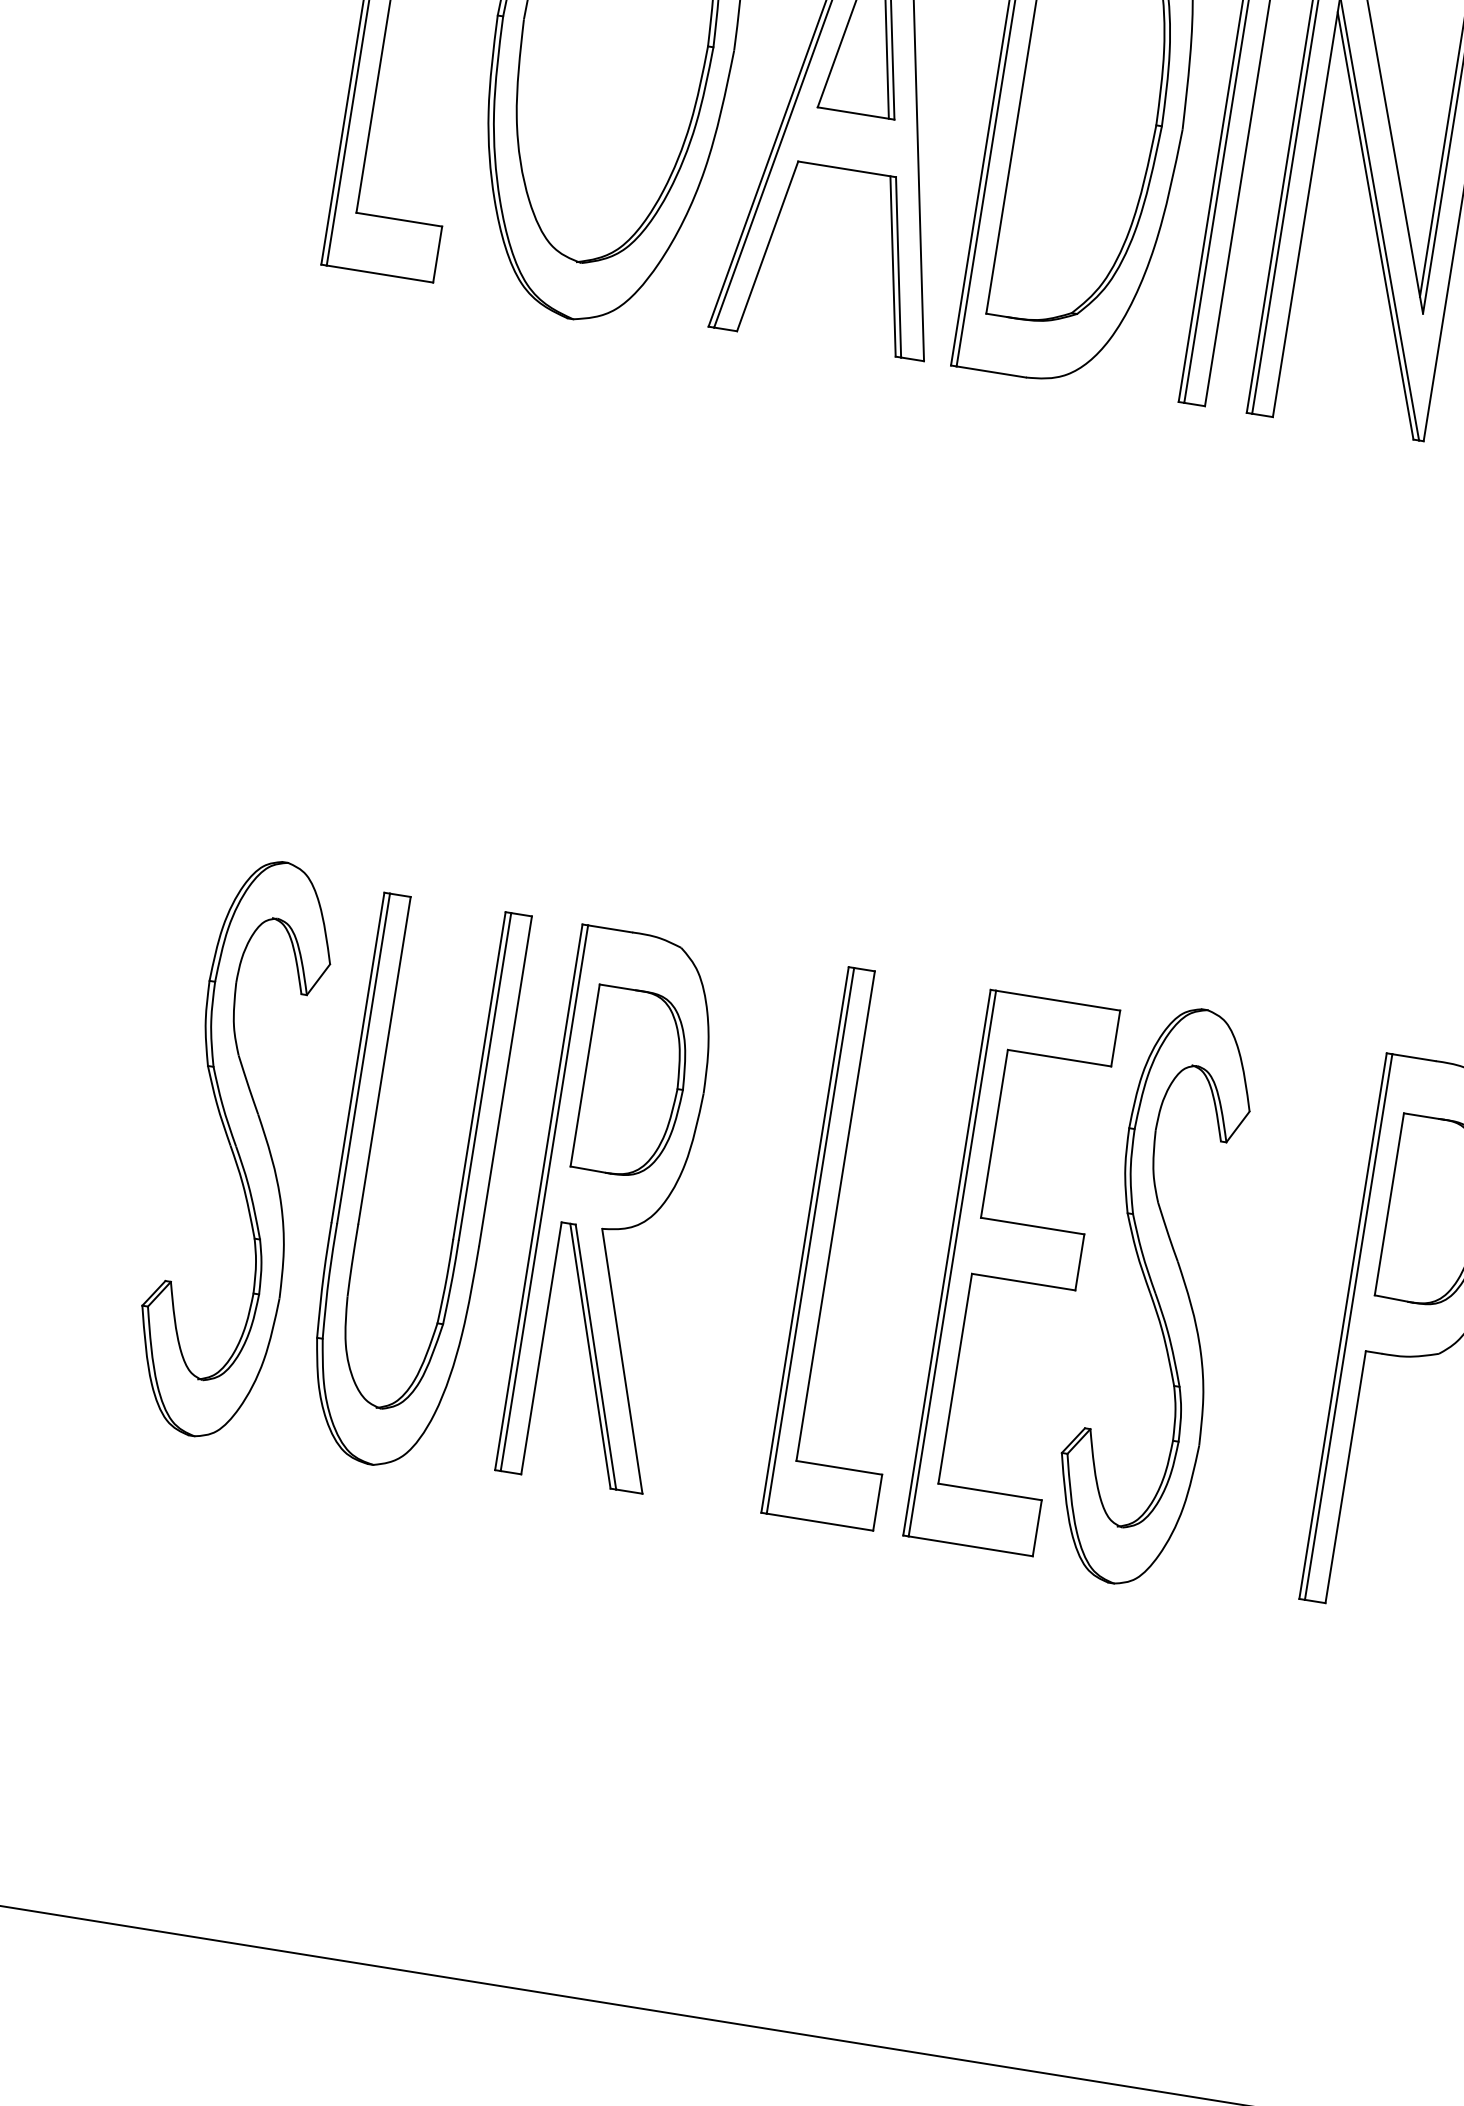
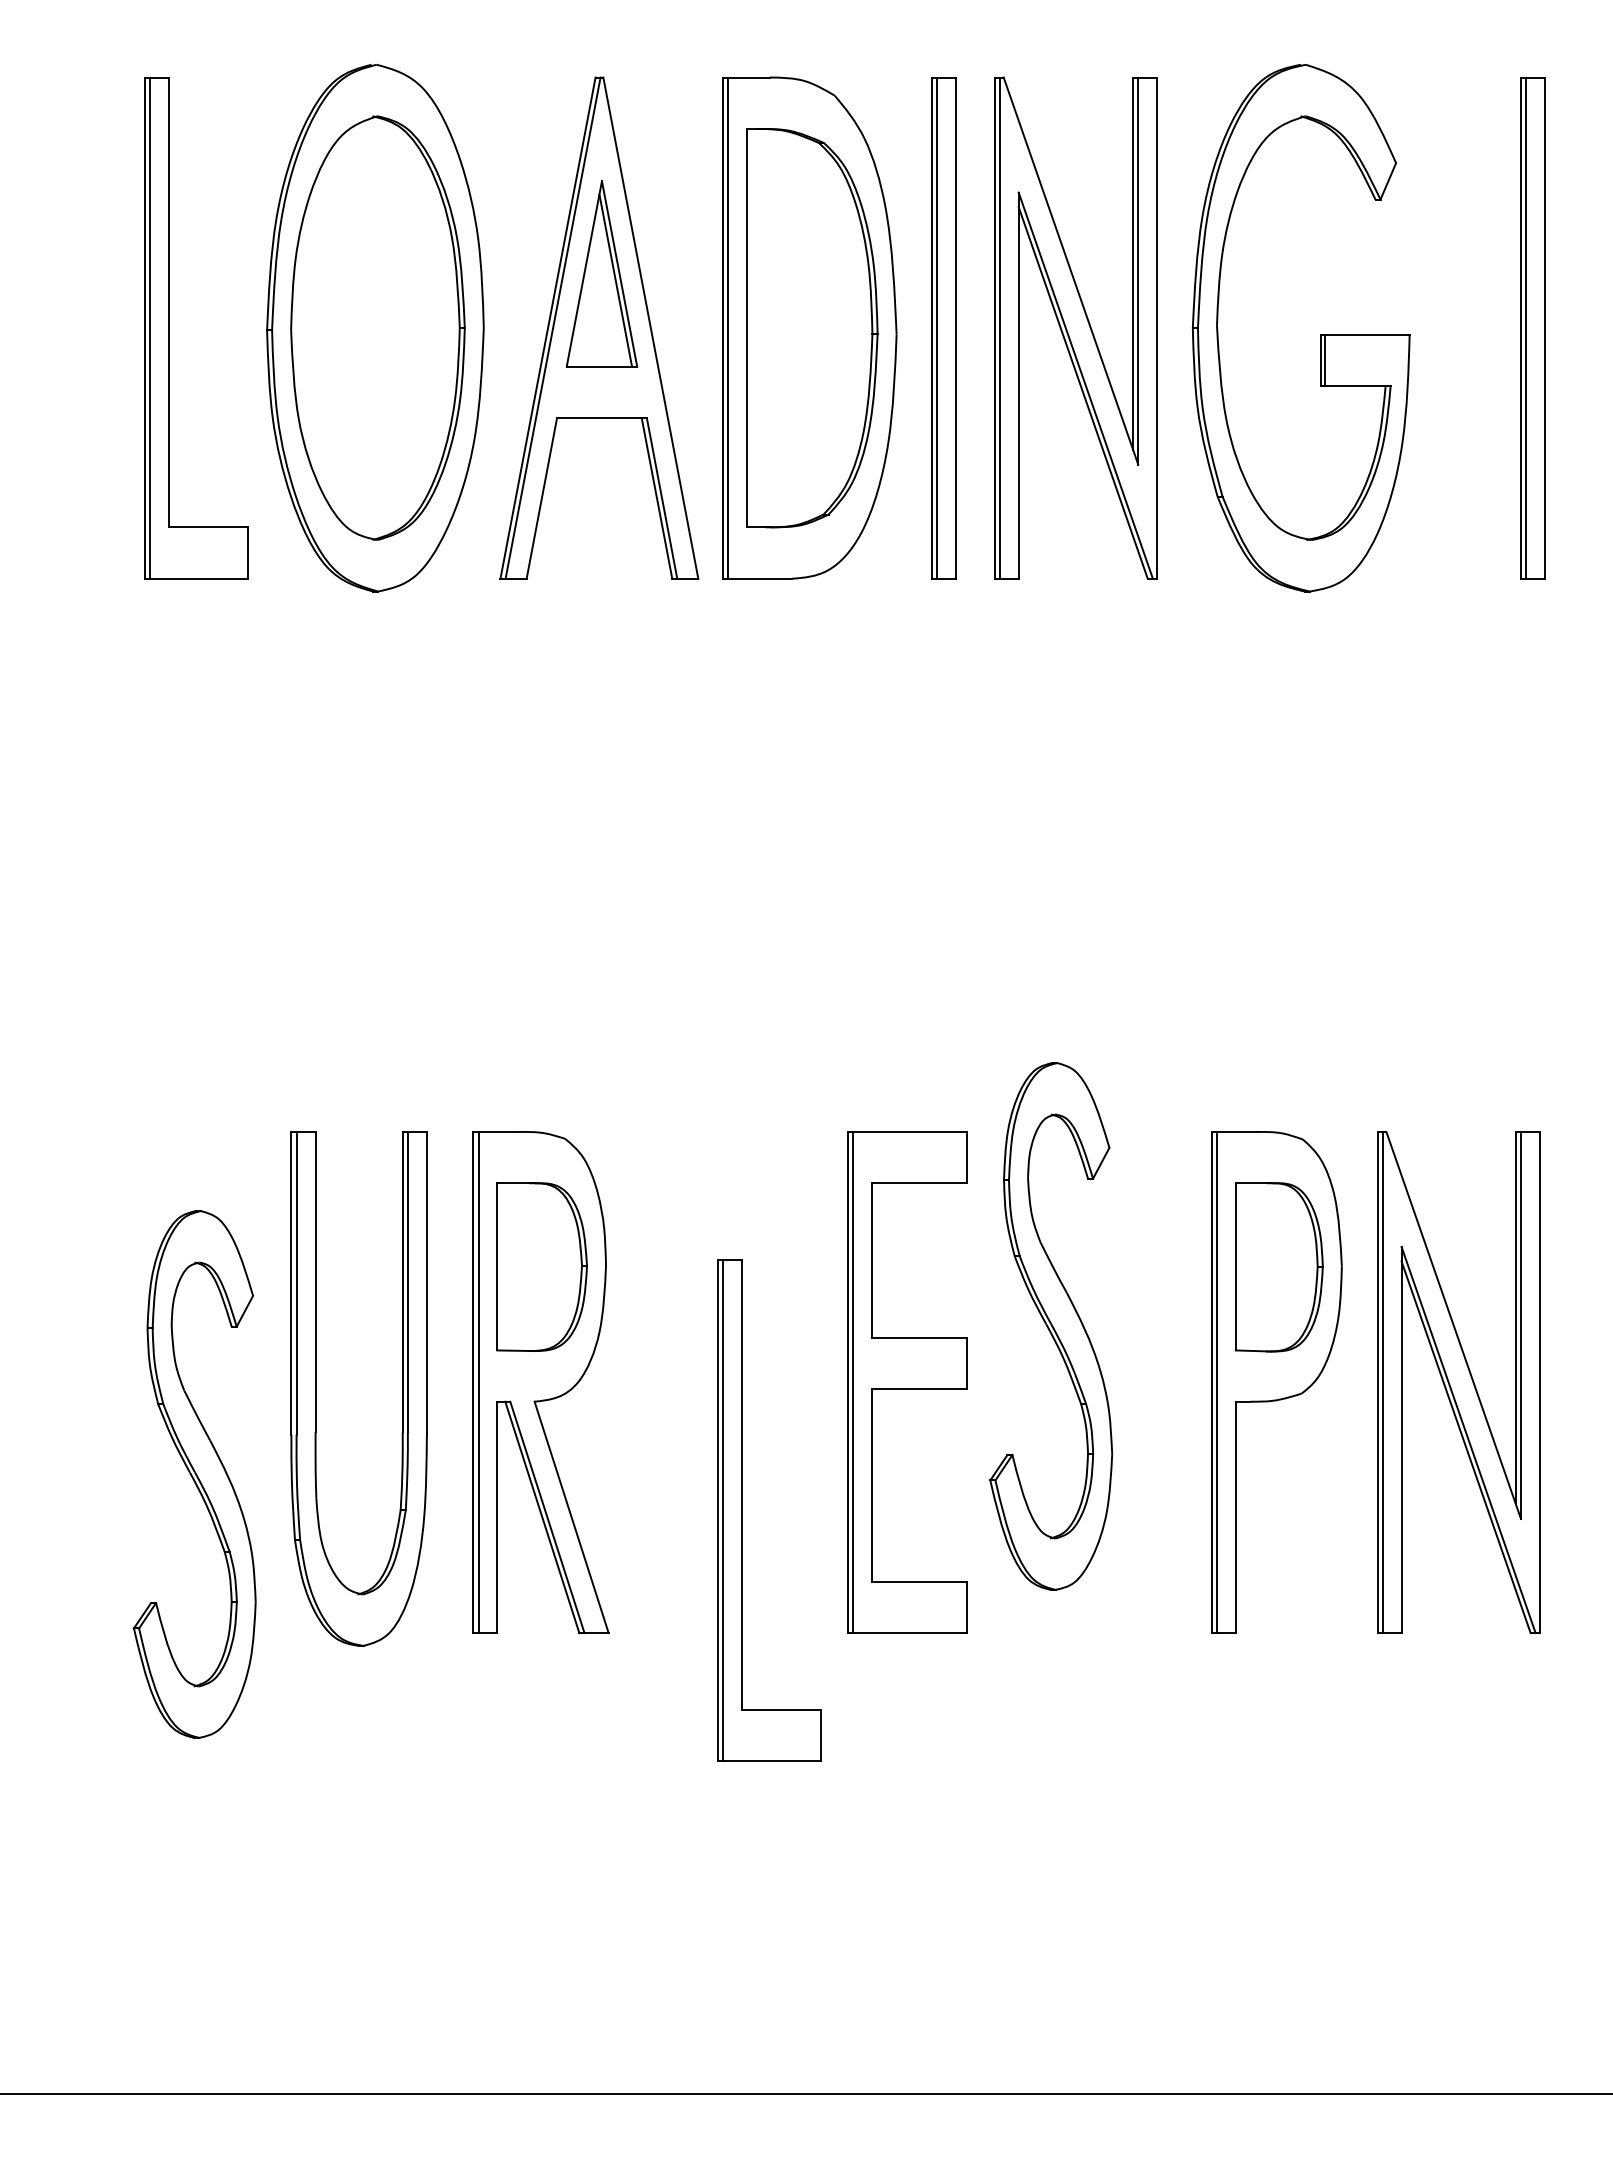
part: (235, 1148) -> (194, 1474), moved
part: (831, 1244) -> (742, 1510), moved
part: (1155, 1296) -> (1051, 1326), moved

